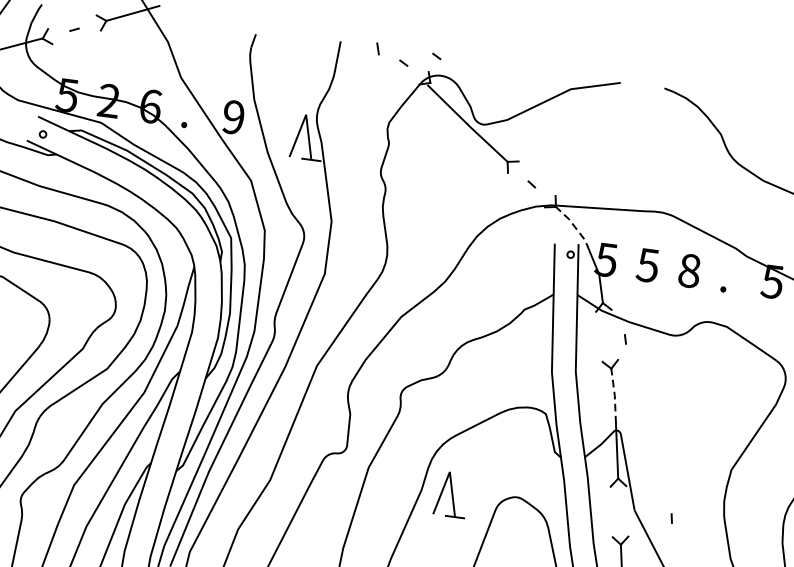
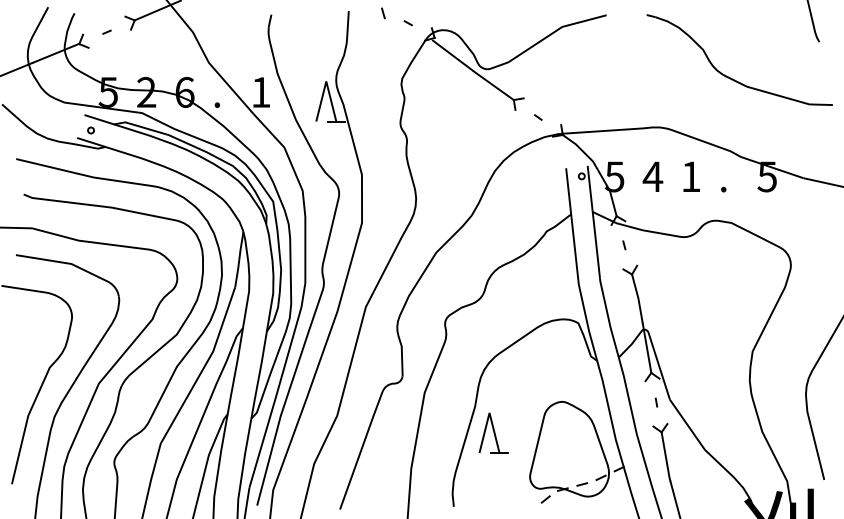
line: (435, 56) -> (436, 13), removed
text: (233, 116) -> (260, 91), 9 -> 1
line: (575, 226) -> (582, 150), dashed -> solid
text: (647, 264) -> (652, 176), 5 -> 4
text: (688, 270) -> (690, 176), 8 -> 1
line: (625, 339) -> (624, 245), moved
line: (614, 395) -> (638, 298), dashed -> solid
part: (451, 493) -> (493, 432), moved
line: (671, 518) -> (656, 402), moved

